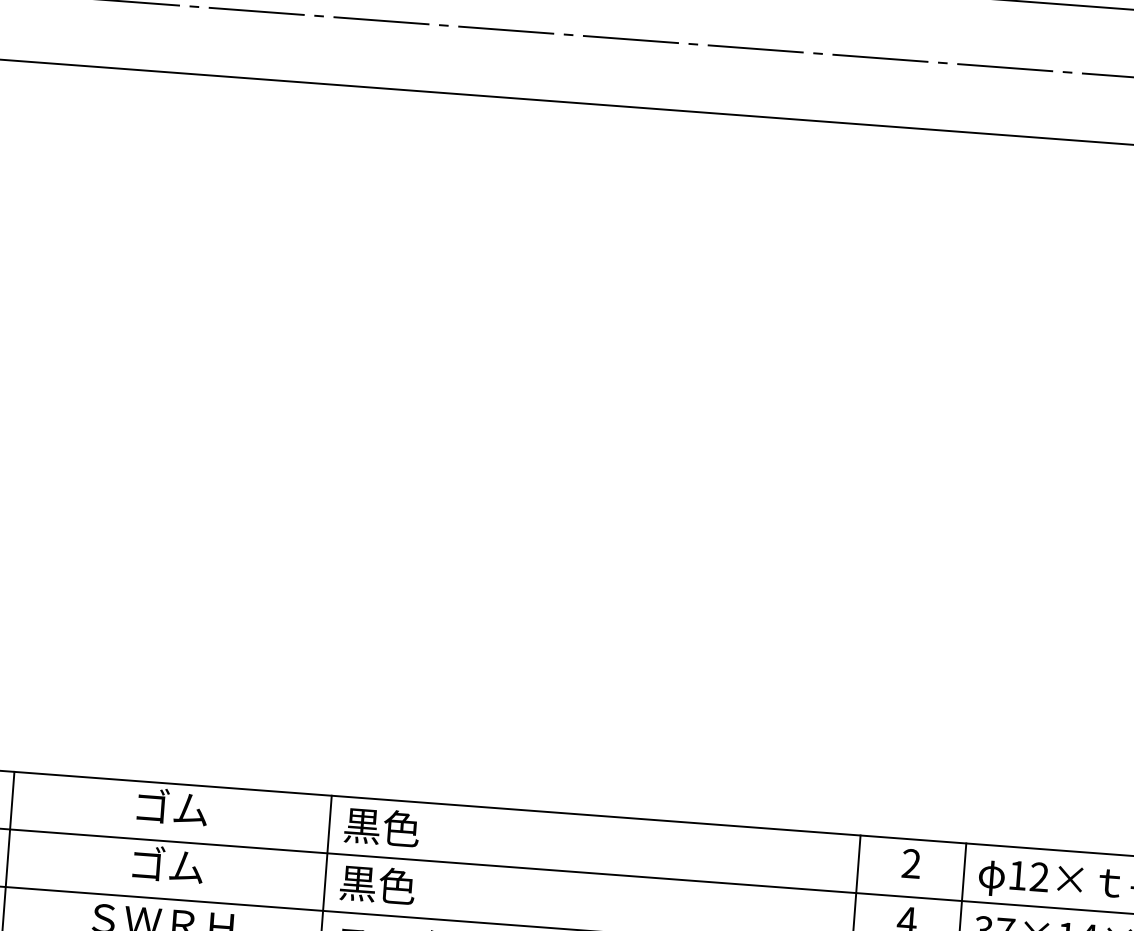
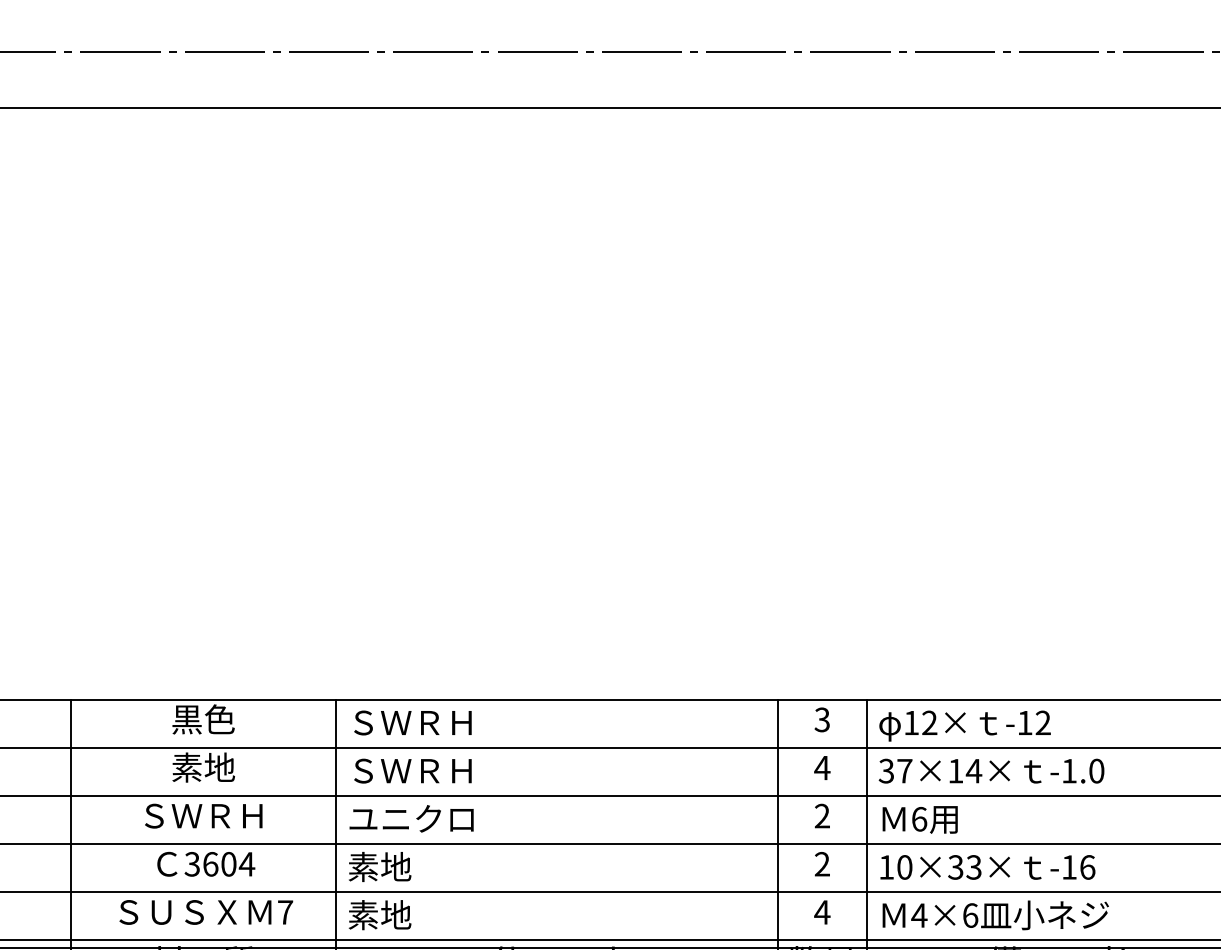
text: (171, 807) -> (203, 719), ゴム -> 黒色
text: (417, 829) -> (409, 722), 黒色 -> ＳＷＲＨ
text: (910, 864) -> (821, 720), 2 -> 3
text: (167, 865) -> (203, 767), ゴム -> 素地
text: (413, 887) -> (409, 770), 黒色 -> ＳＷＲＨ

